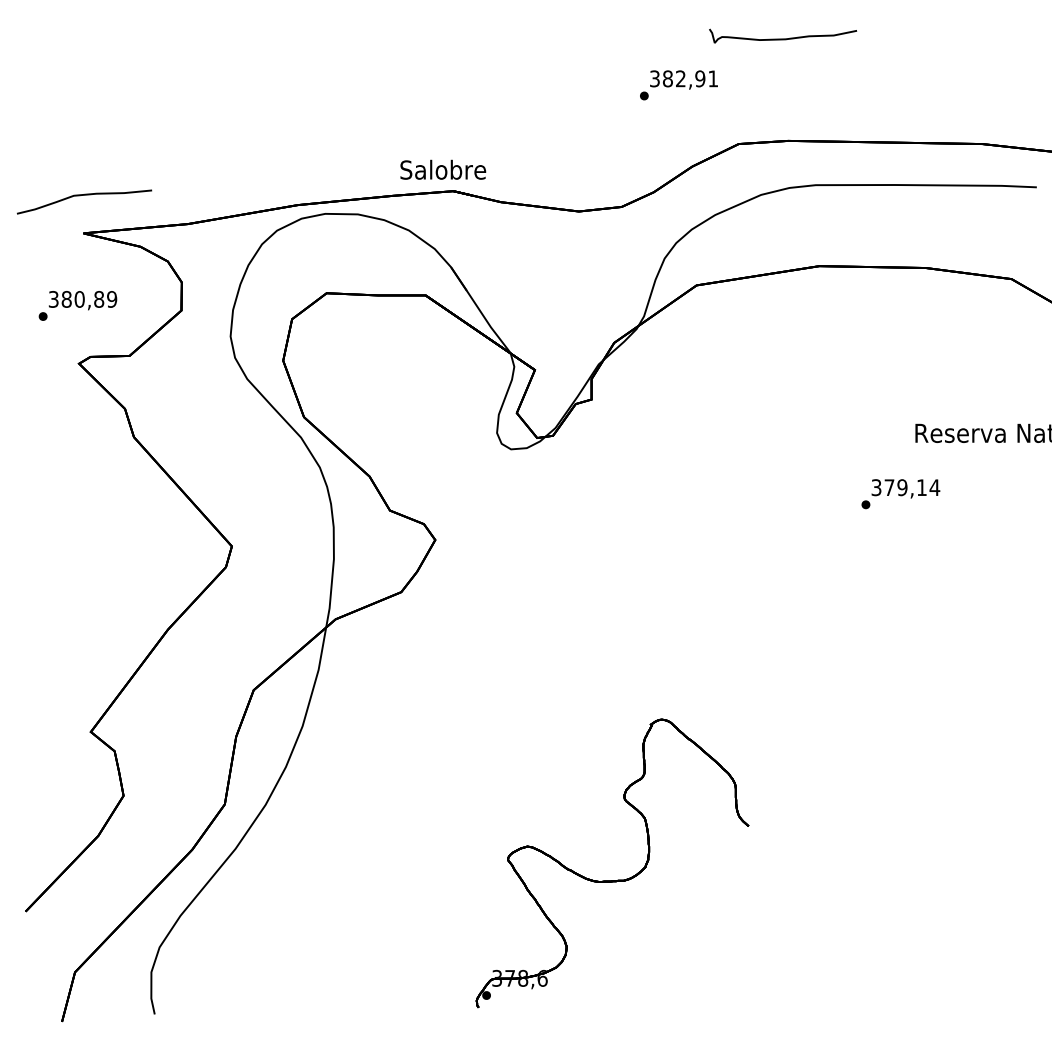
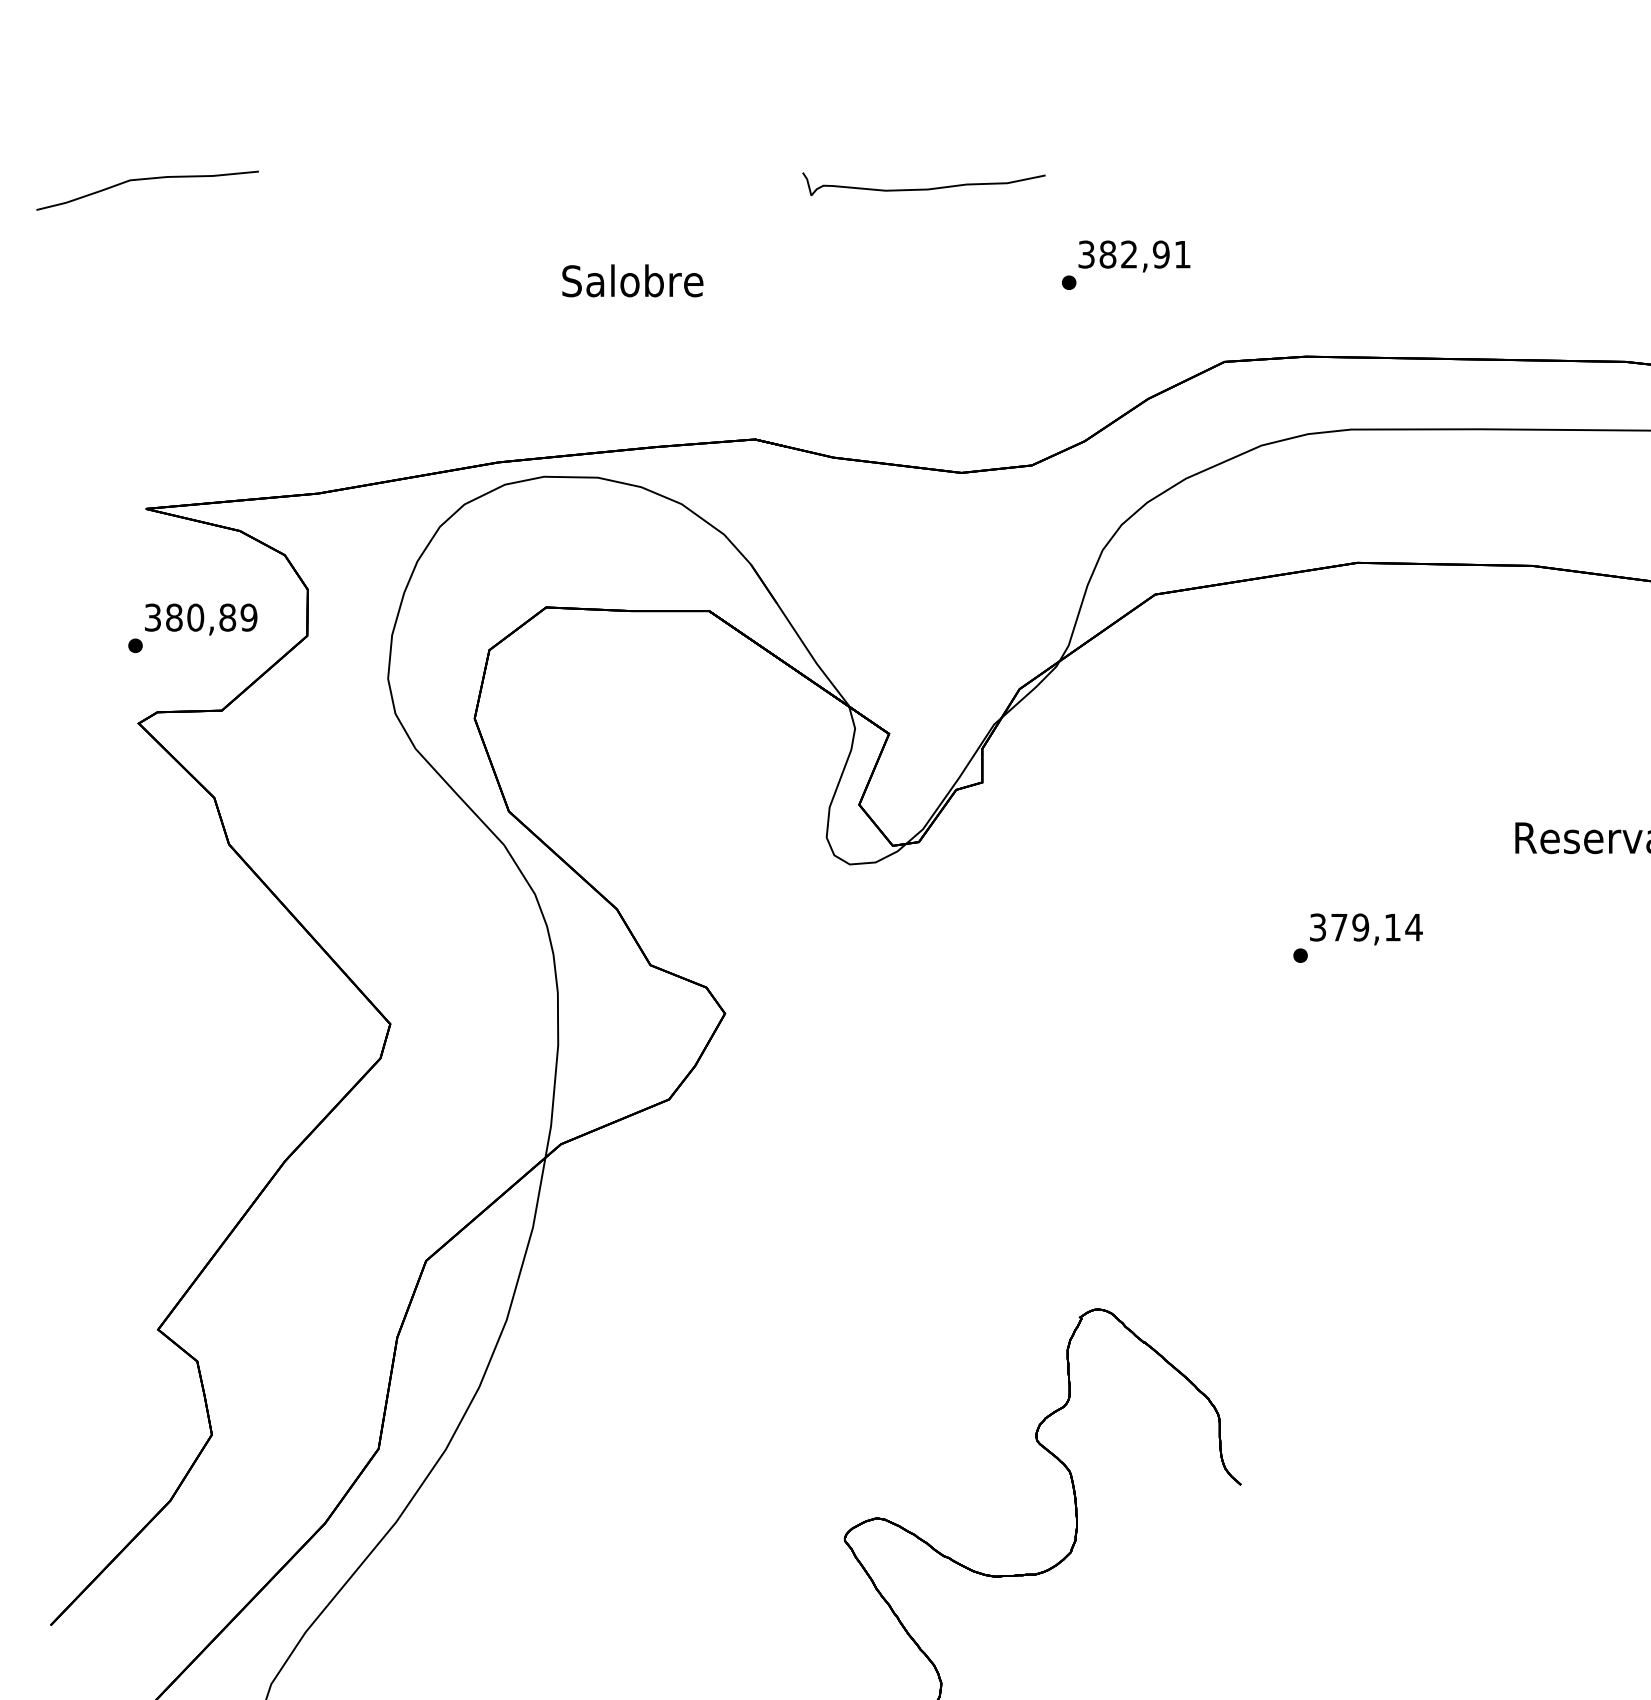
curve: (783, 38) -> (924, 188), moved
text: (443, 169) -> (633, 280), moved
curve: (84, 195) -> (147, 179), moved
text: (77, 305) -> (192, 627), moved
text: (900, 494) -> (1357, 938), moved

